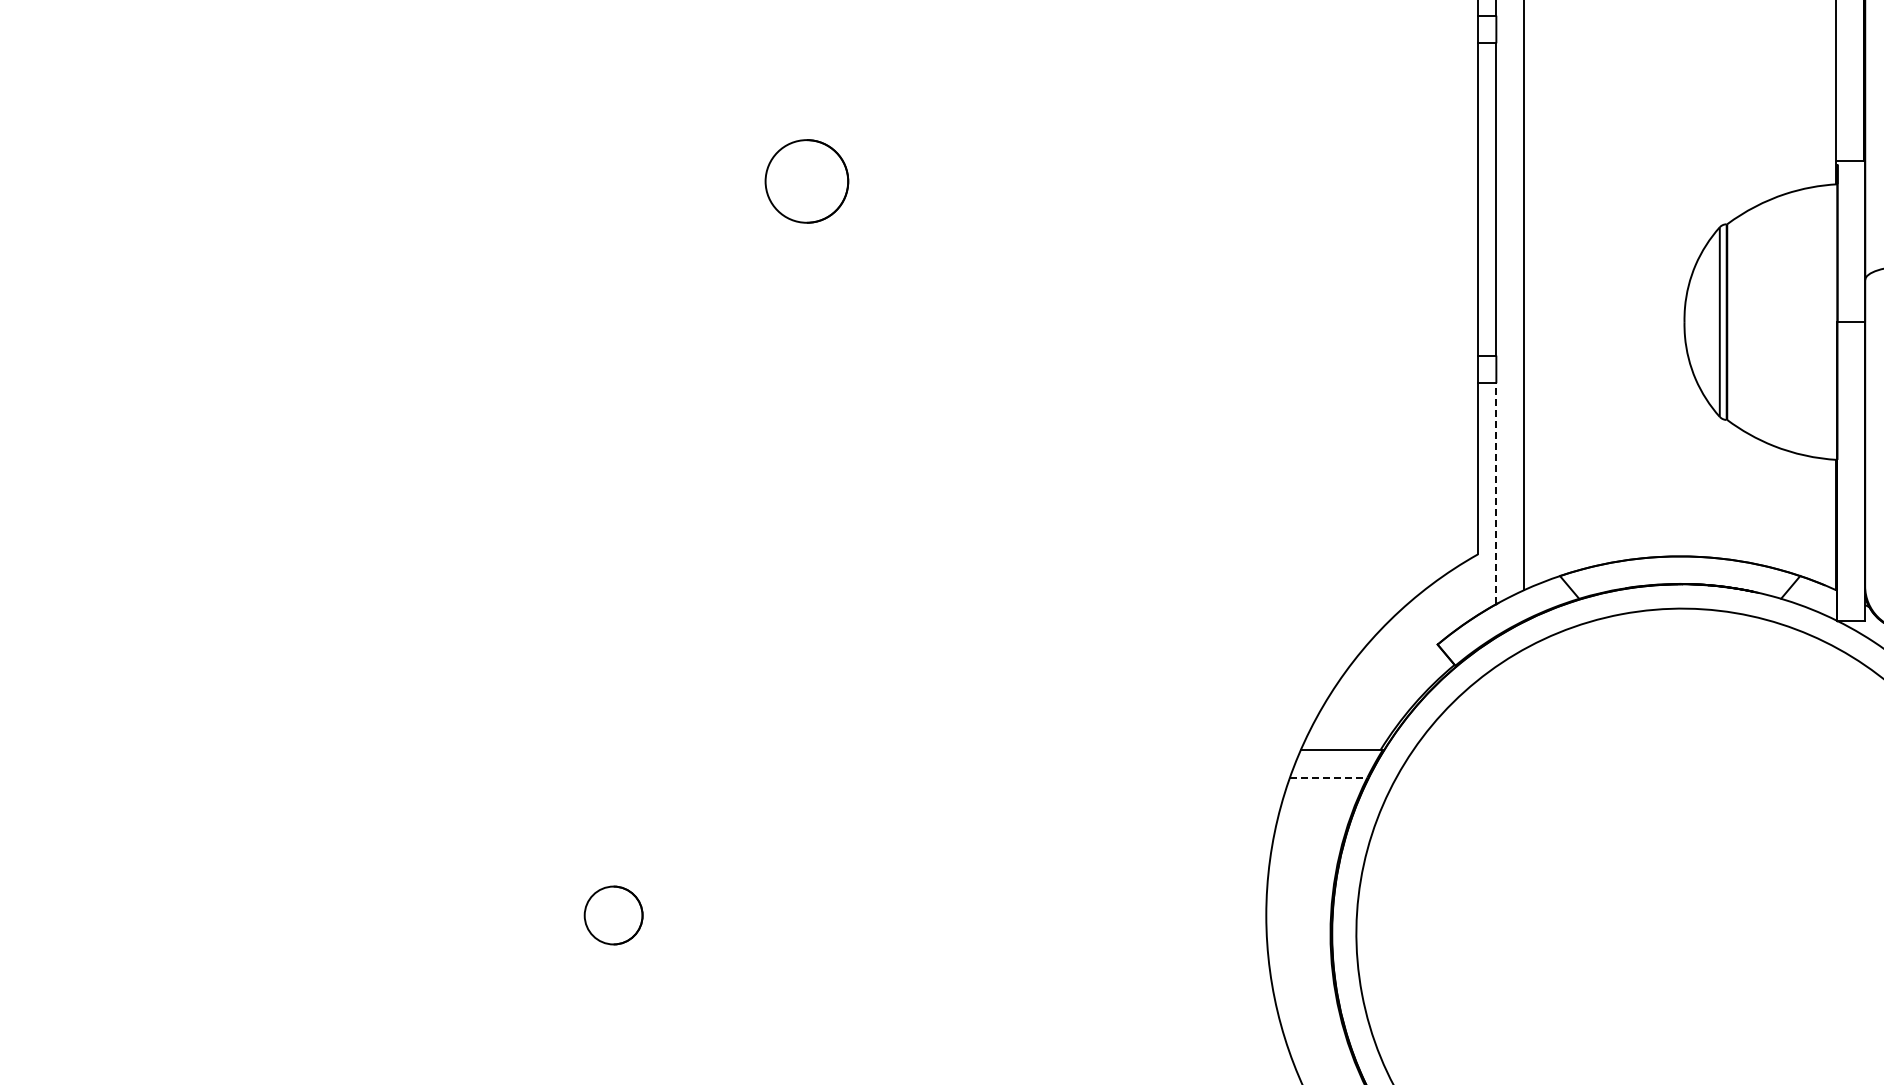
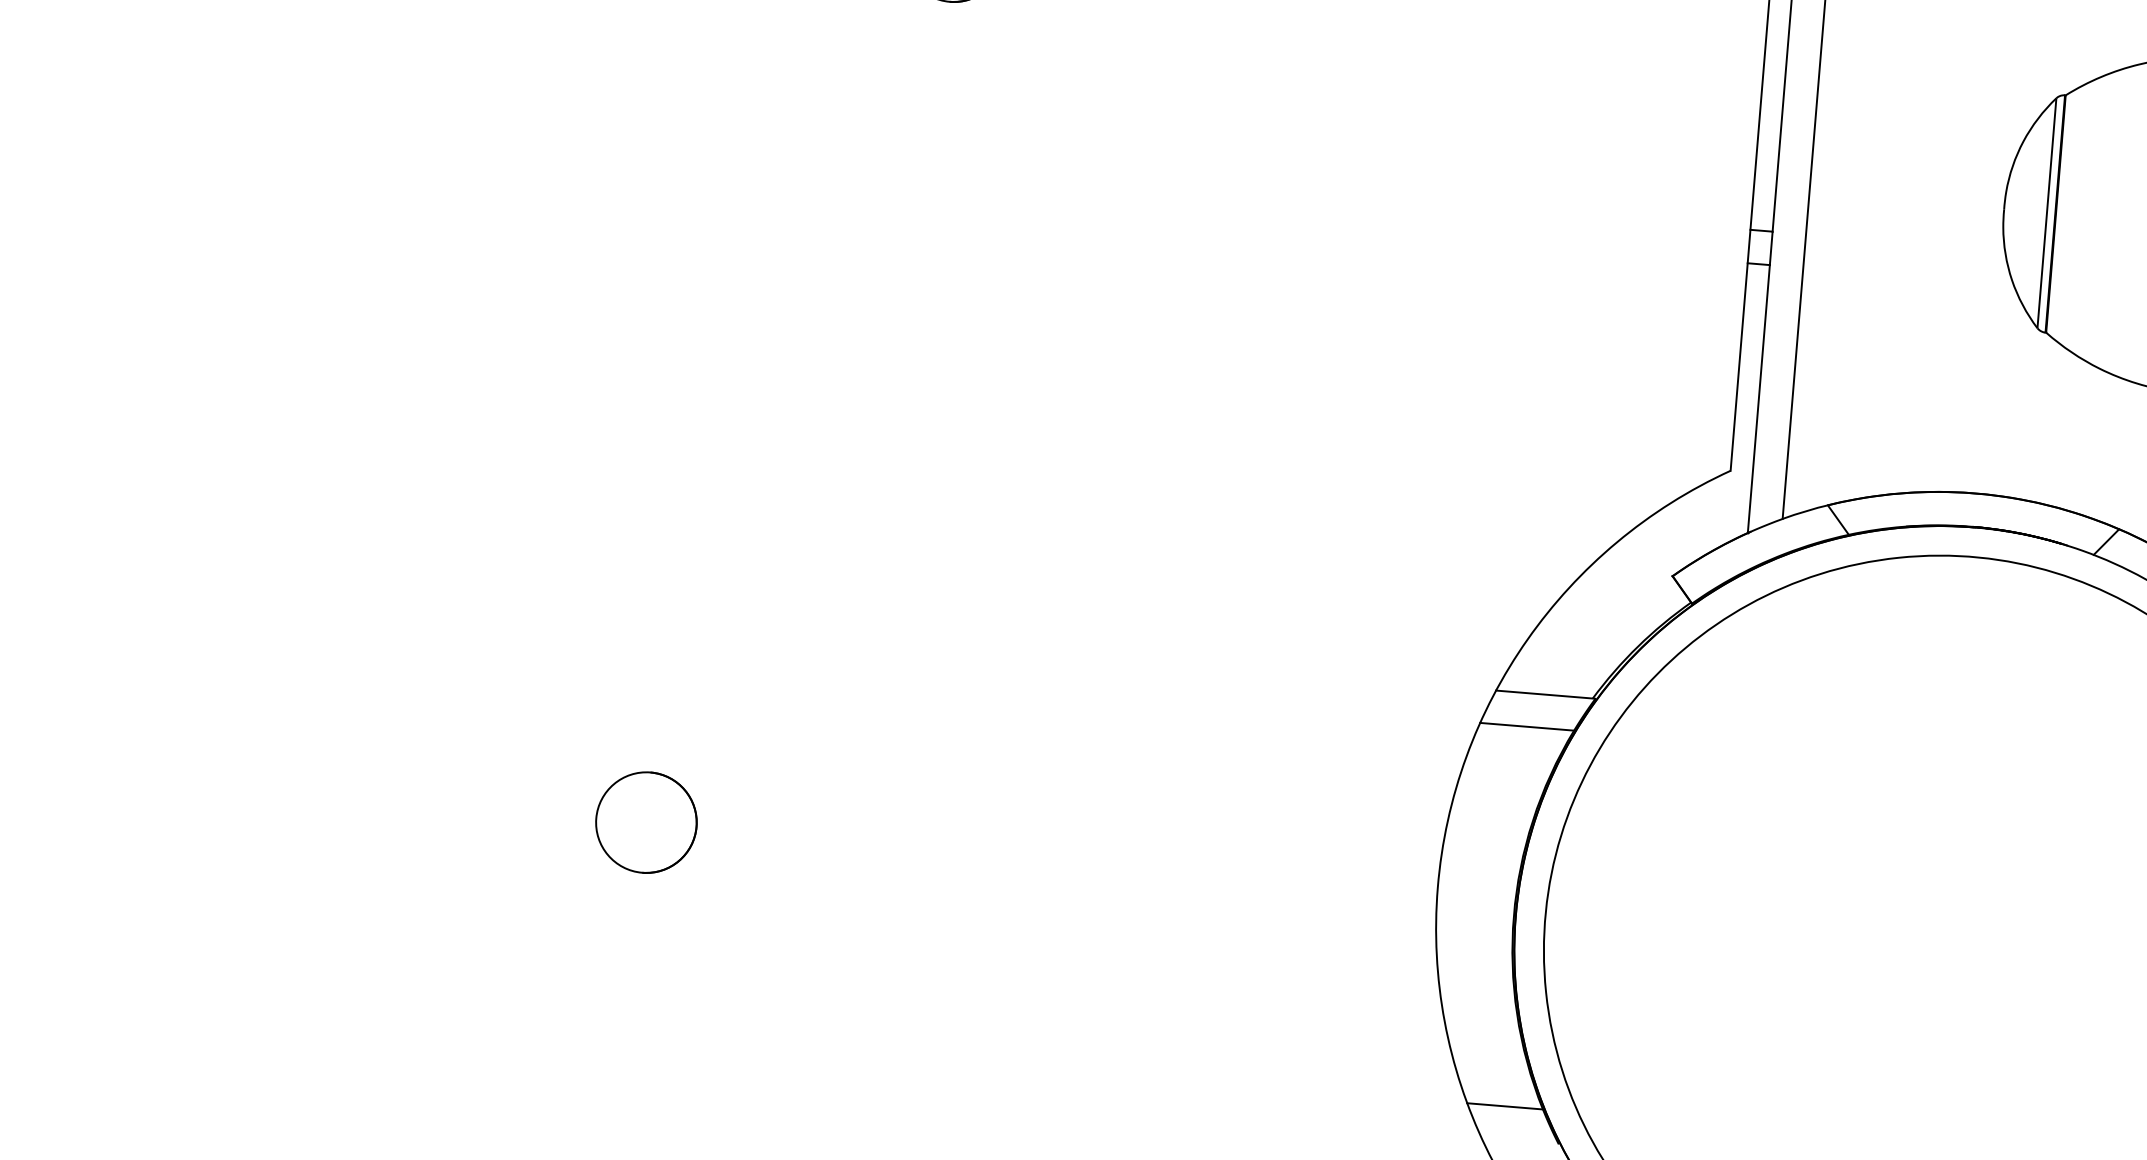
line: (1496, 493) -> (1759, 398), dashed -> solid
line: (1328, 777) -> (1526, 726), dashed -> solid
circle: (613, 915) -> (646, 822), size x1.43

